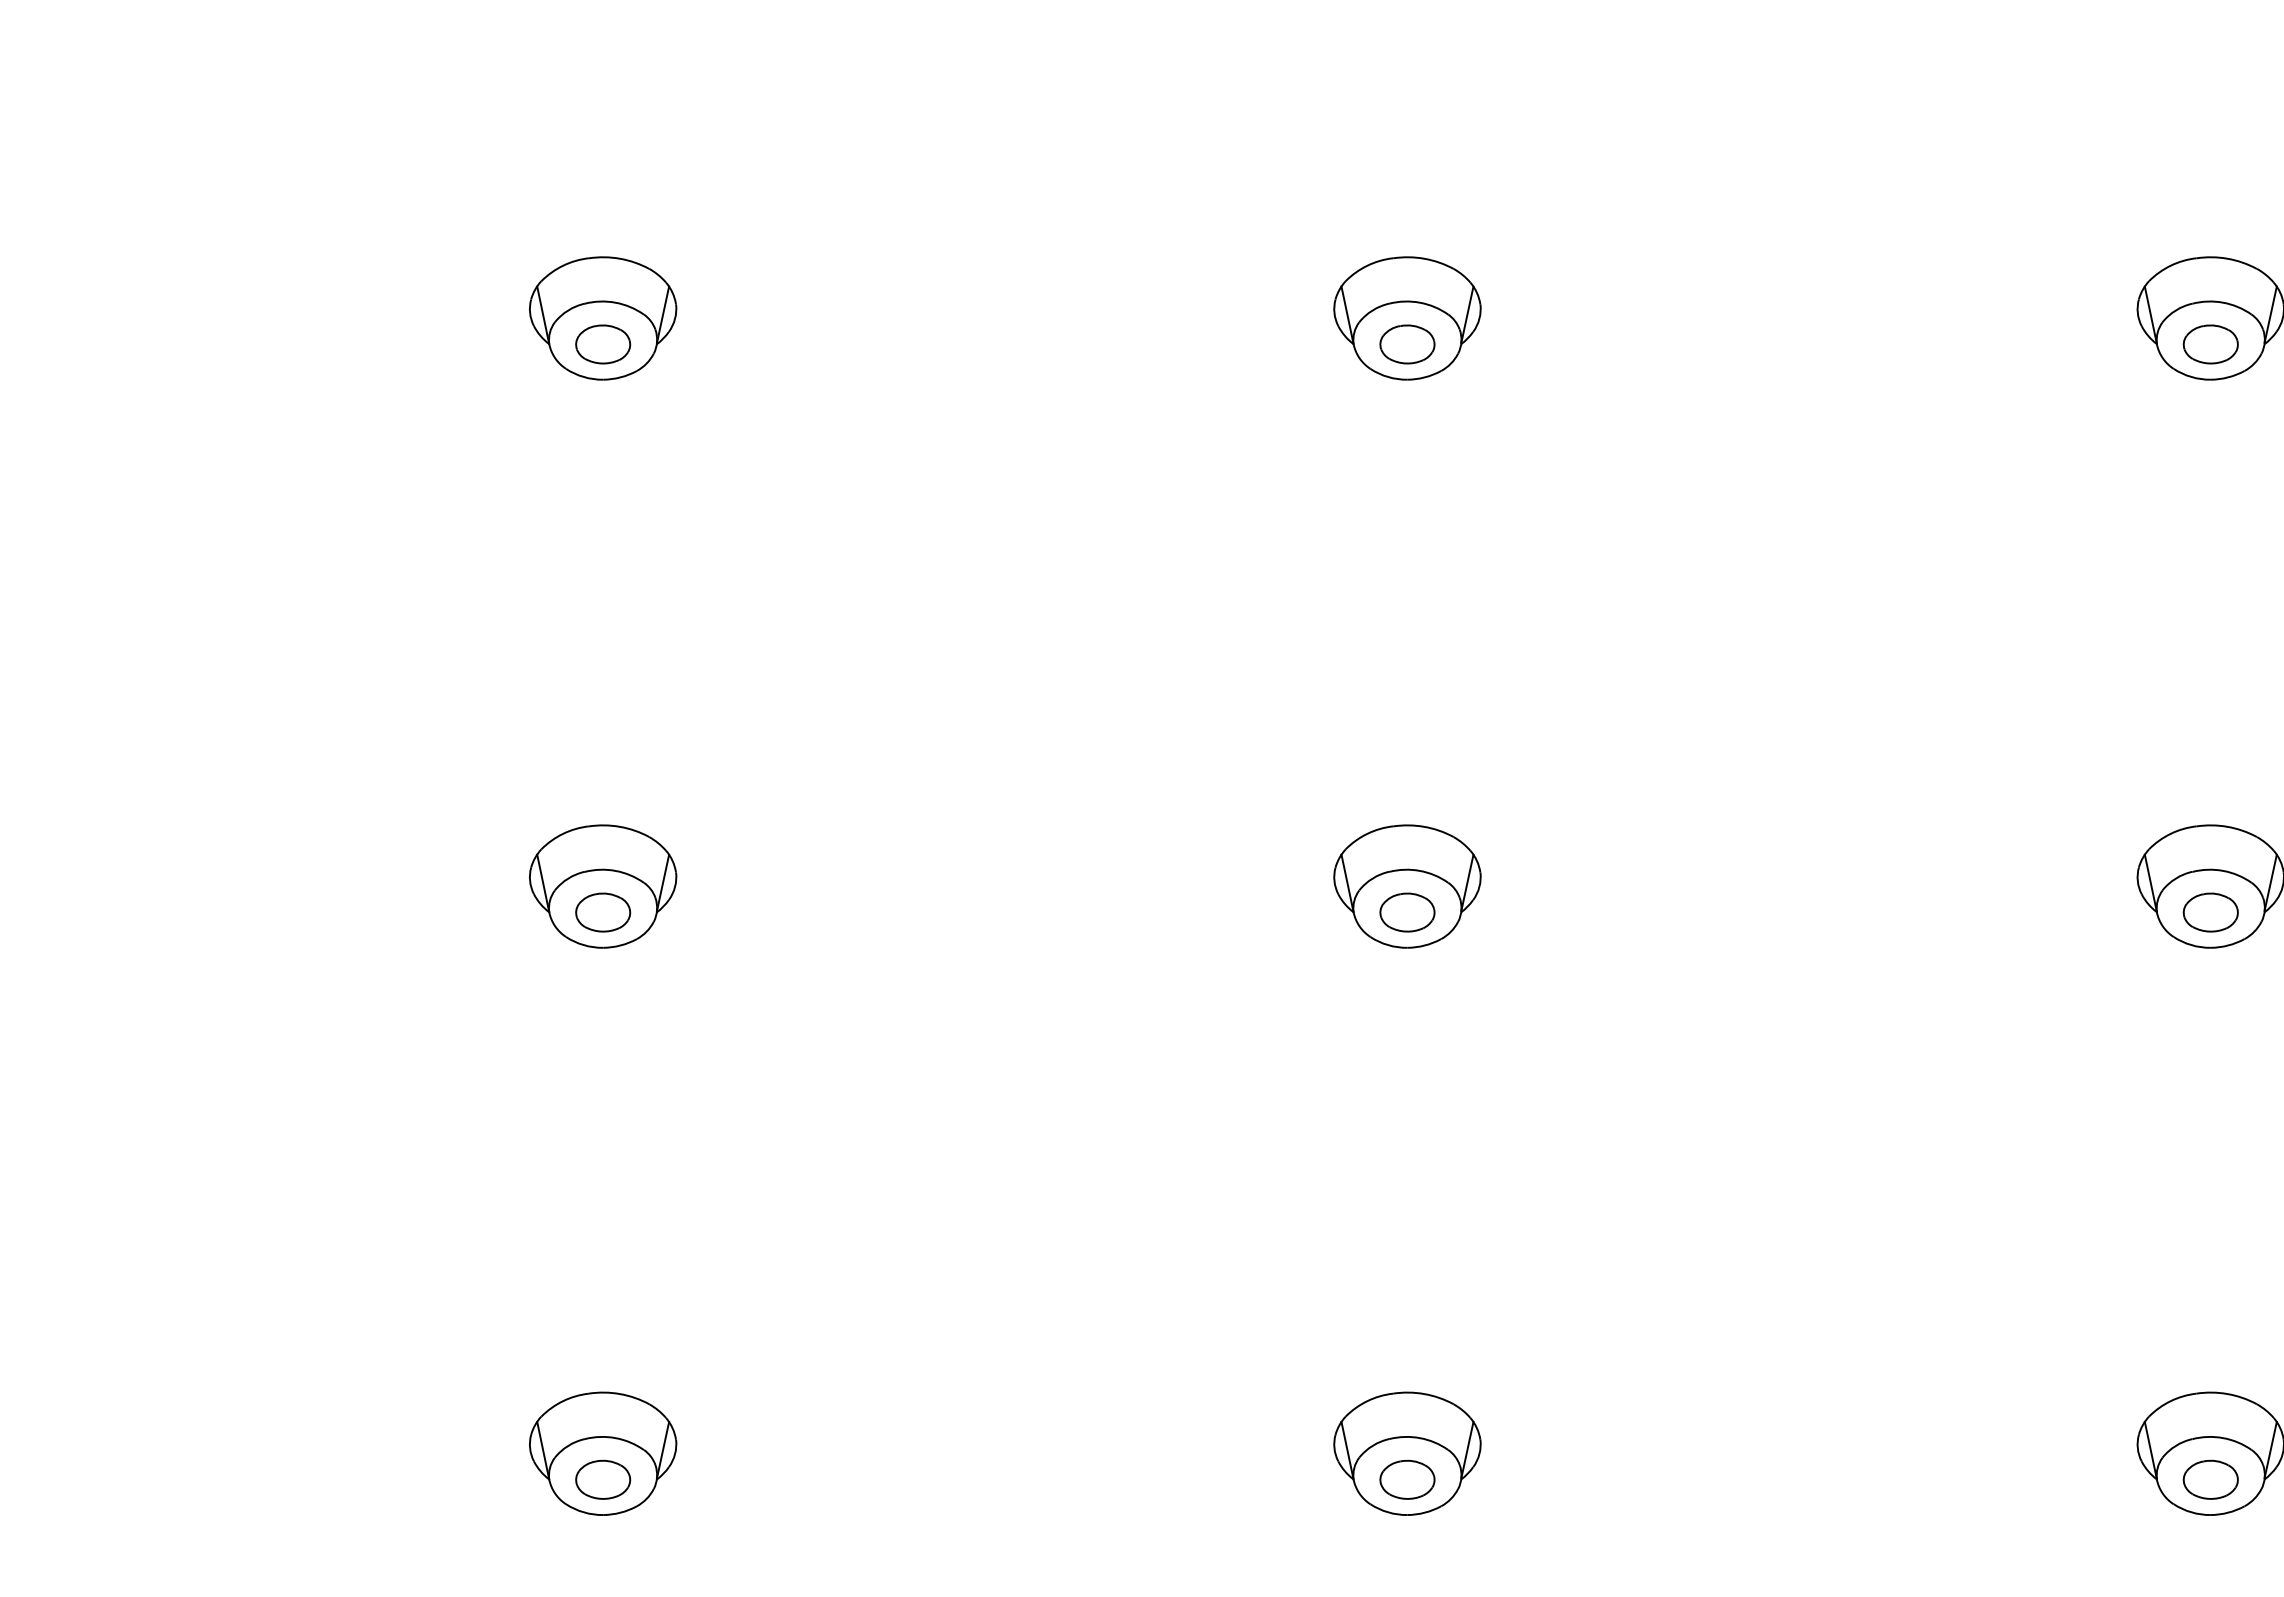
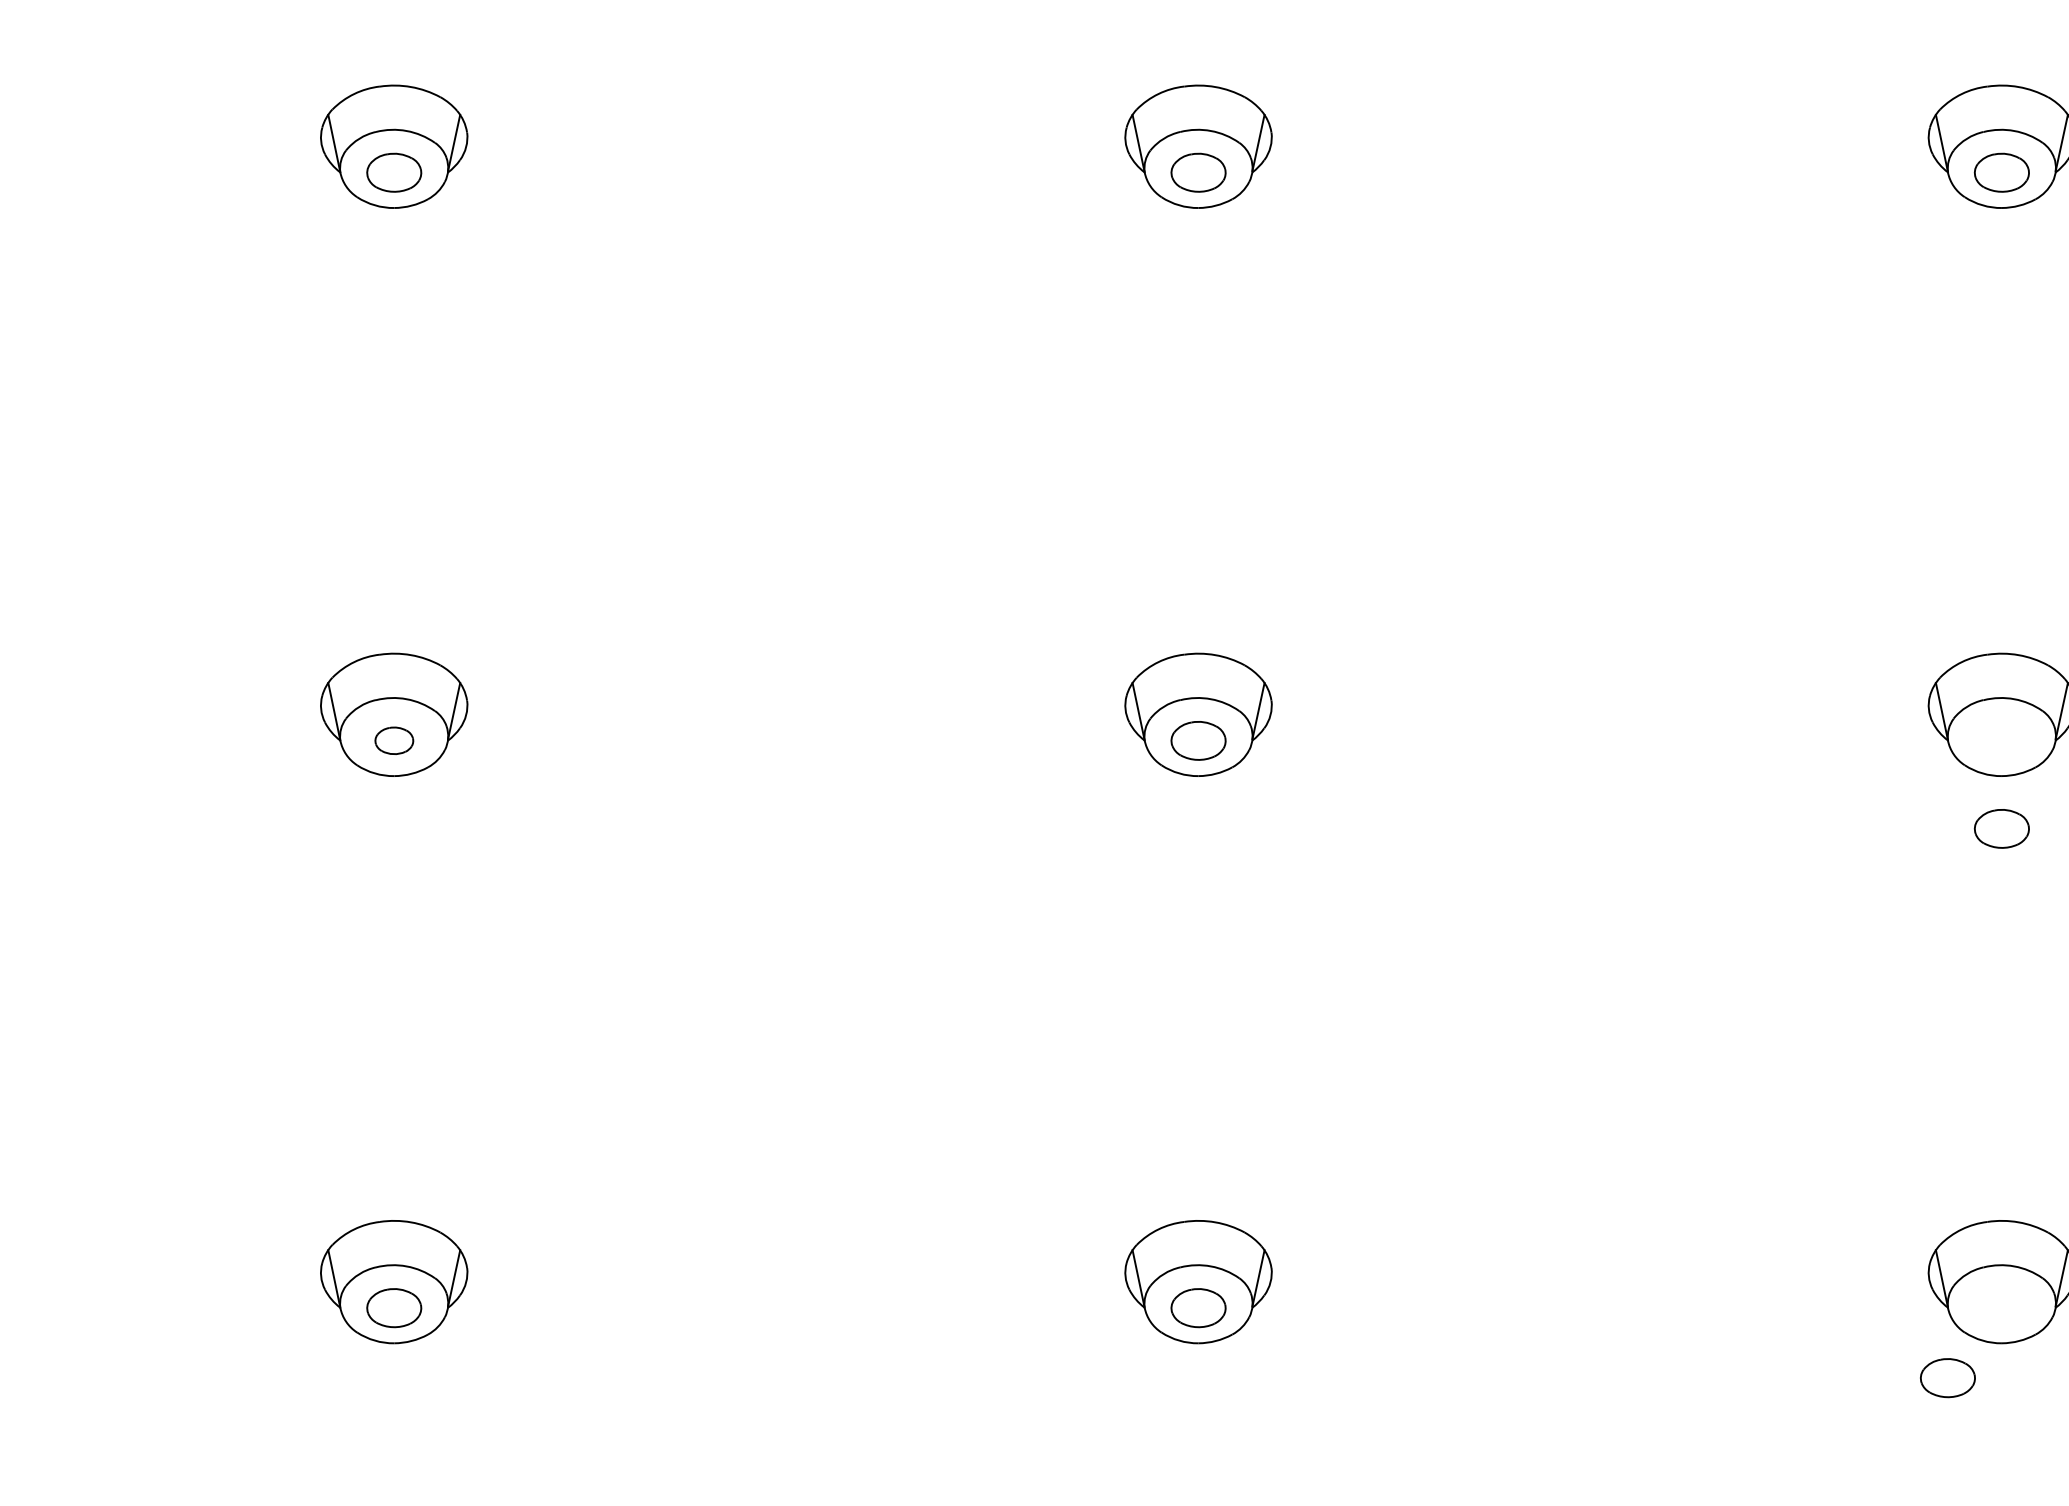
part: (603, 912) -> (394, 740), size x0.7
part: (2210, 912) -> (2001, 828), moved
part: (2210, 1479) -> (1947, 1377), moved

